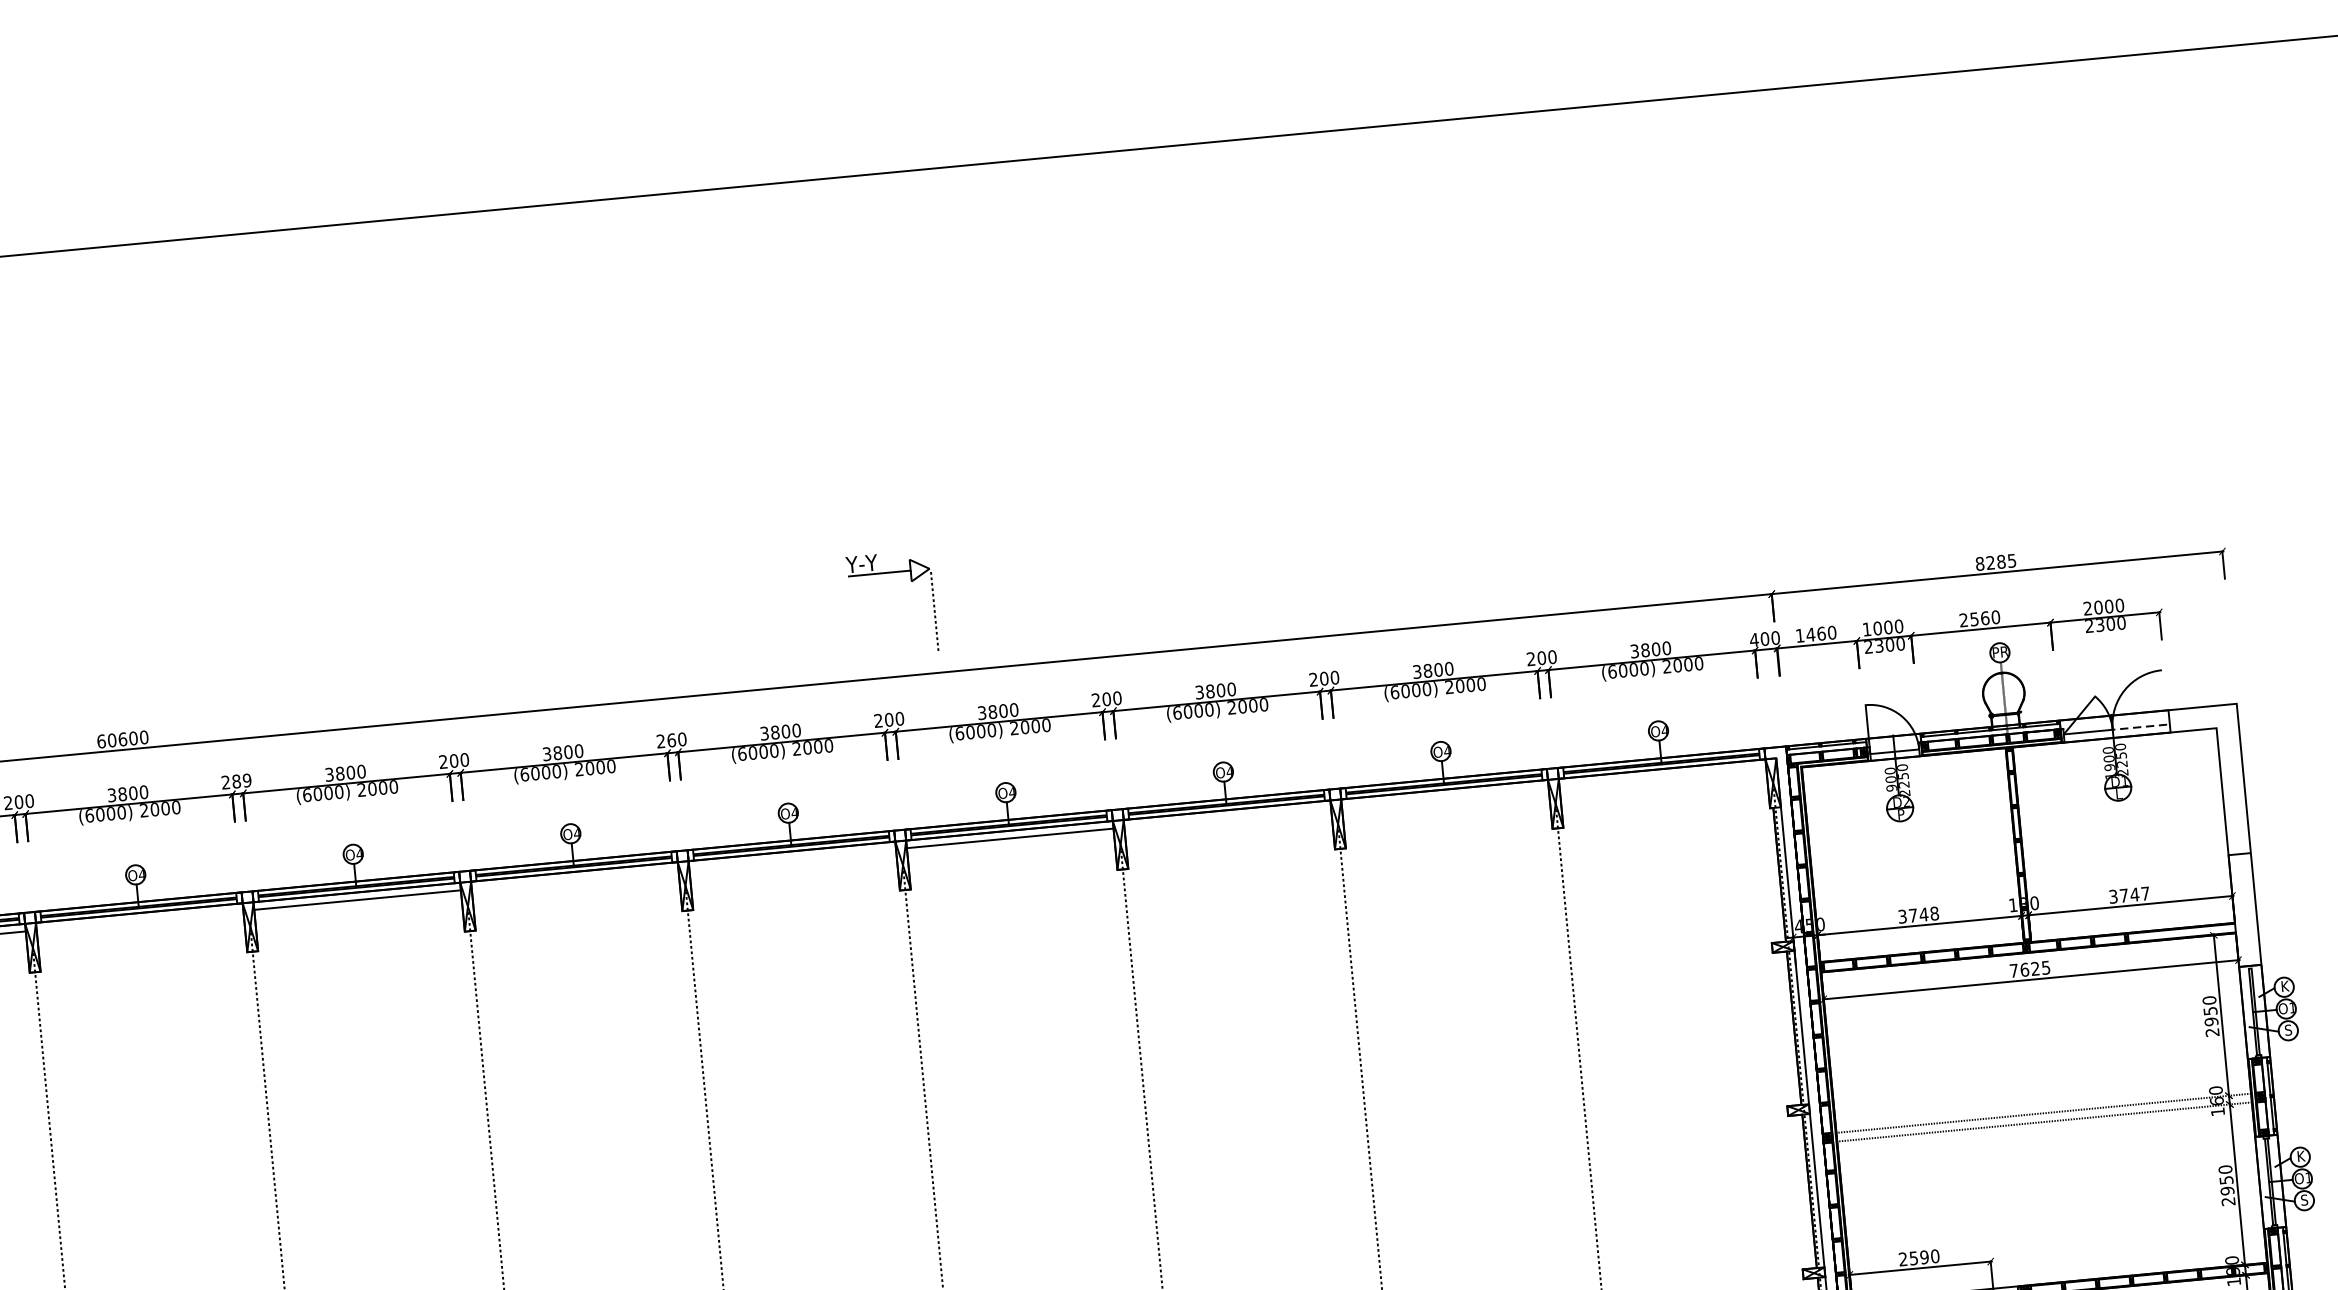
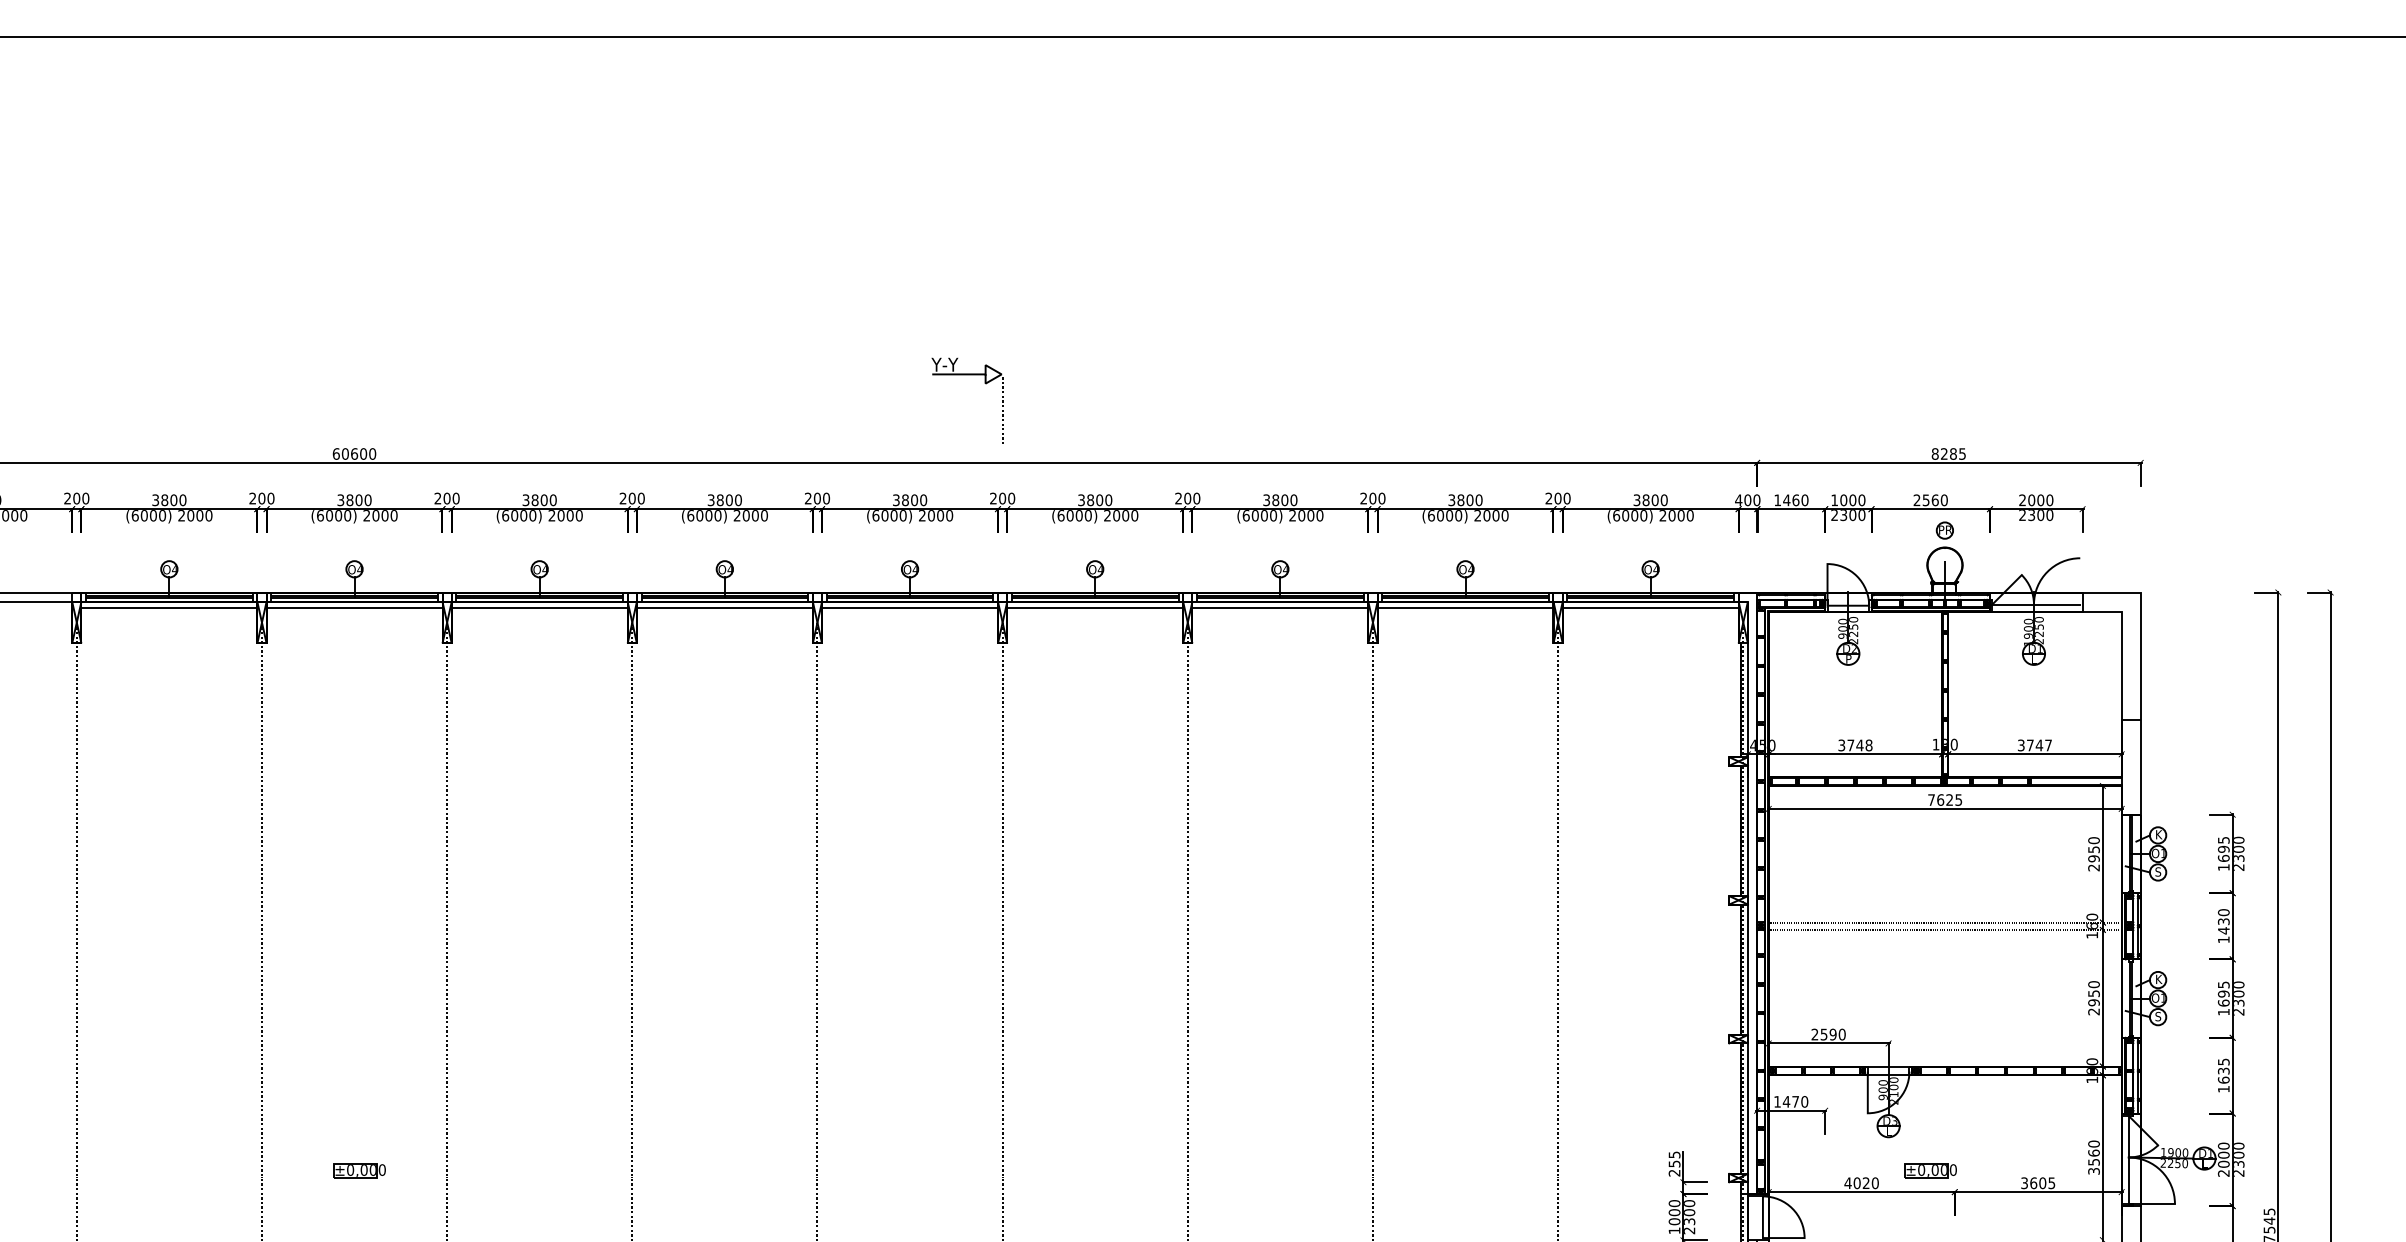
part: (910, 581) -> (984, 383), moved
line: (2139, 727) -> (2056, 604), dashed -> solid
text: (671, 740) -> (817, 498), 260 -> 200
line: (1662, 777) -> (1650, 608), added
text: (241, 780) -> (451, 498), 289 -> 200
line: (1445, 797) -> (1465, 608), added
line: (1227, 818) -> (1280, 608), added
line: (792, 859) -> (909, 608), added
line: (574, 879) -> (724, 608), added
line: (140, 920) -> (354, 608), added

